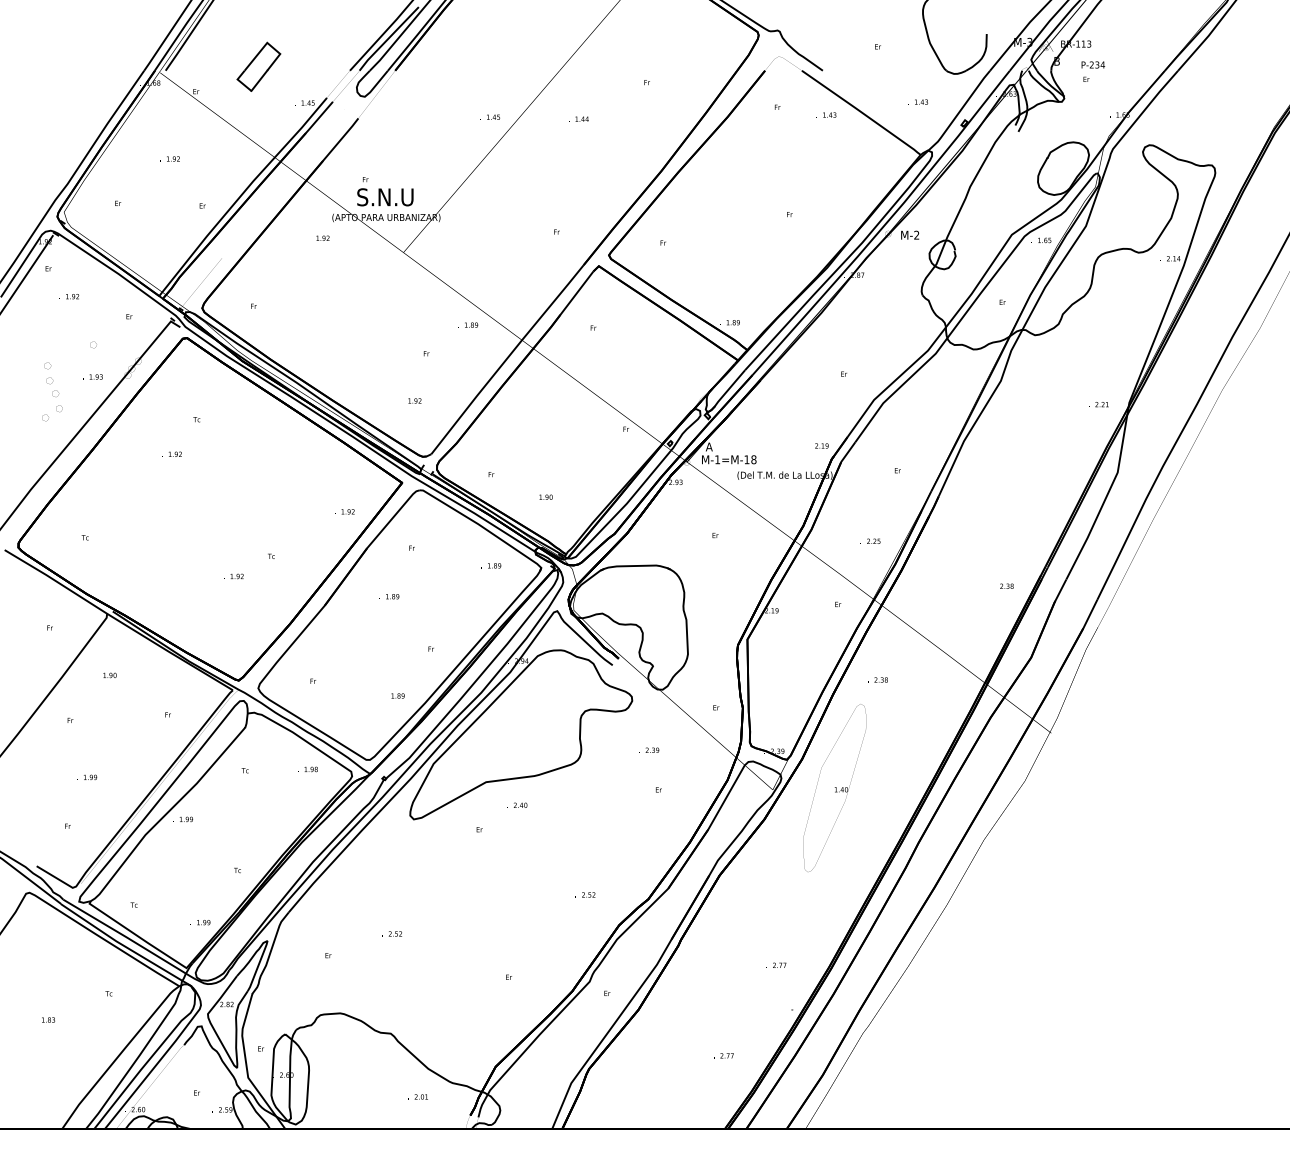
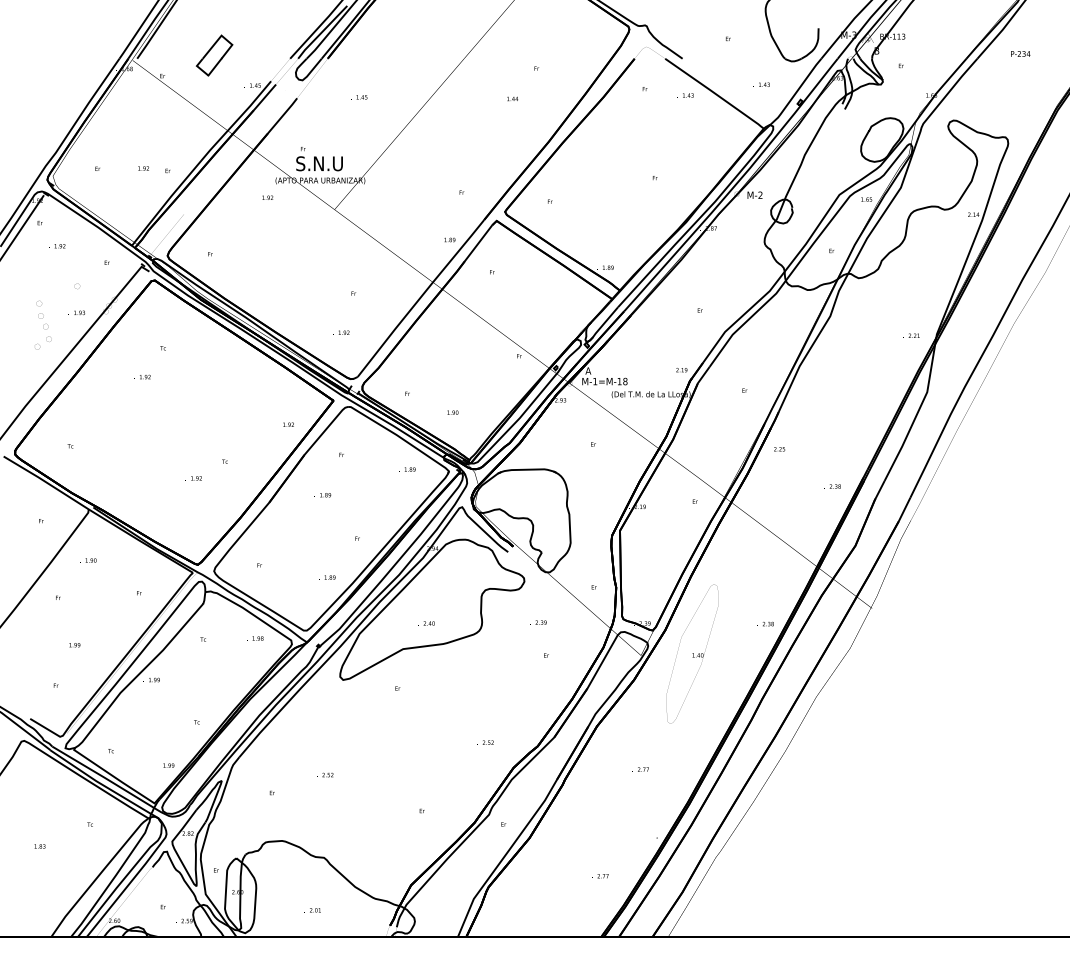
text: (1093, 64) -> (1020, 53), moved
text: (489, 116) -> (358, 96), moved
text: (578, 118) -> (509, 98), moved
text: (169, 158) -> (140, 168), moved
text: (468, 324) -> (447, 239), moved
text: (870, 540) -> (776, 448), moved
text: (877, 679) -> (765, 623), moved
text: (517, 804) -> (426, 622), moved
text: (776, 964) -> (640, 768), moved
text: (417, 1096) -> (312, 909), moved

